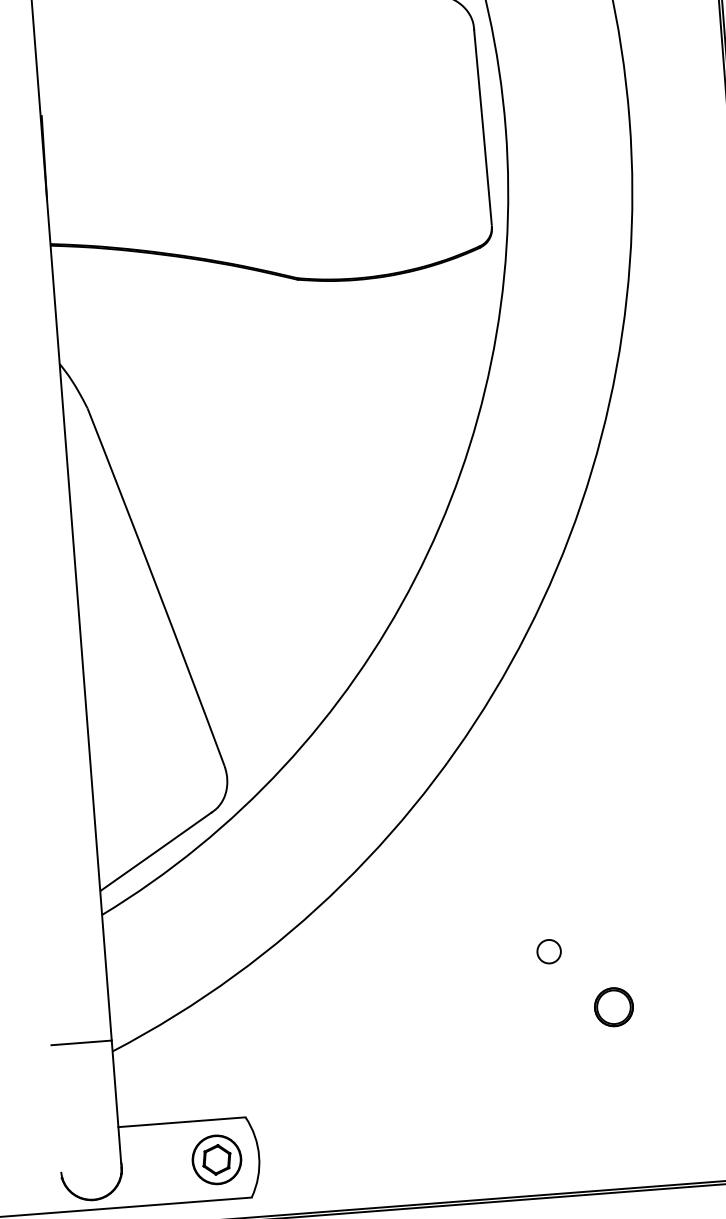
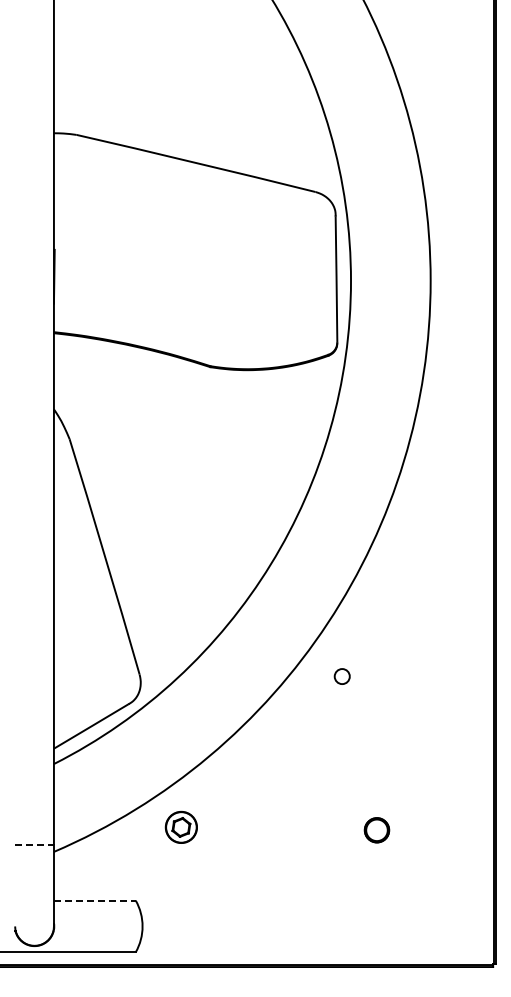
circle: (547, 951) -> (341, 676), moved
part: (613, 1007) -> (376, 830), moved
line: (83, 1042) -> (35, 844), solid -> dashed
line: (181, 1122) -> (94, 900), solid -> dashed
part: (215, 1158) -> (180, 826), moved

